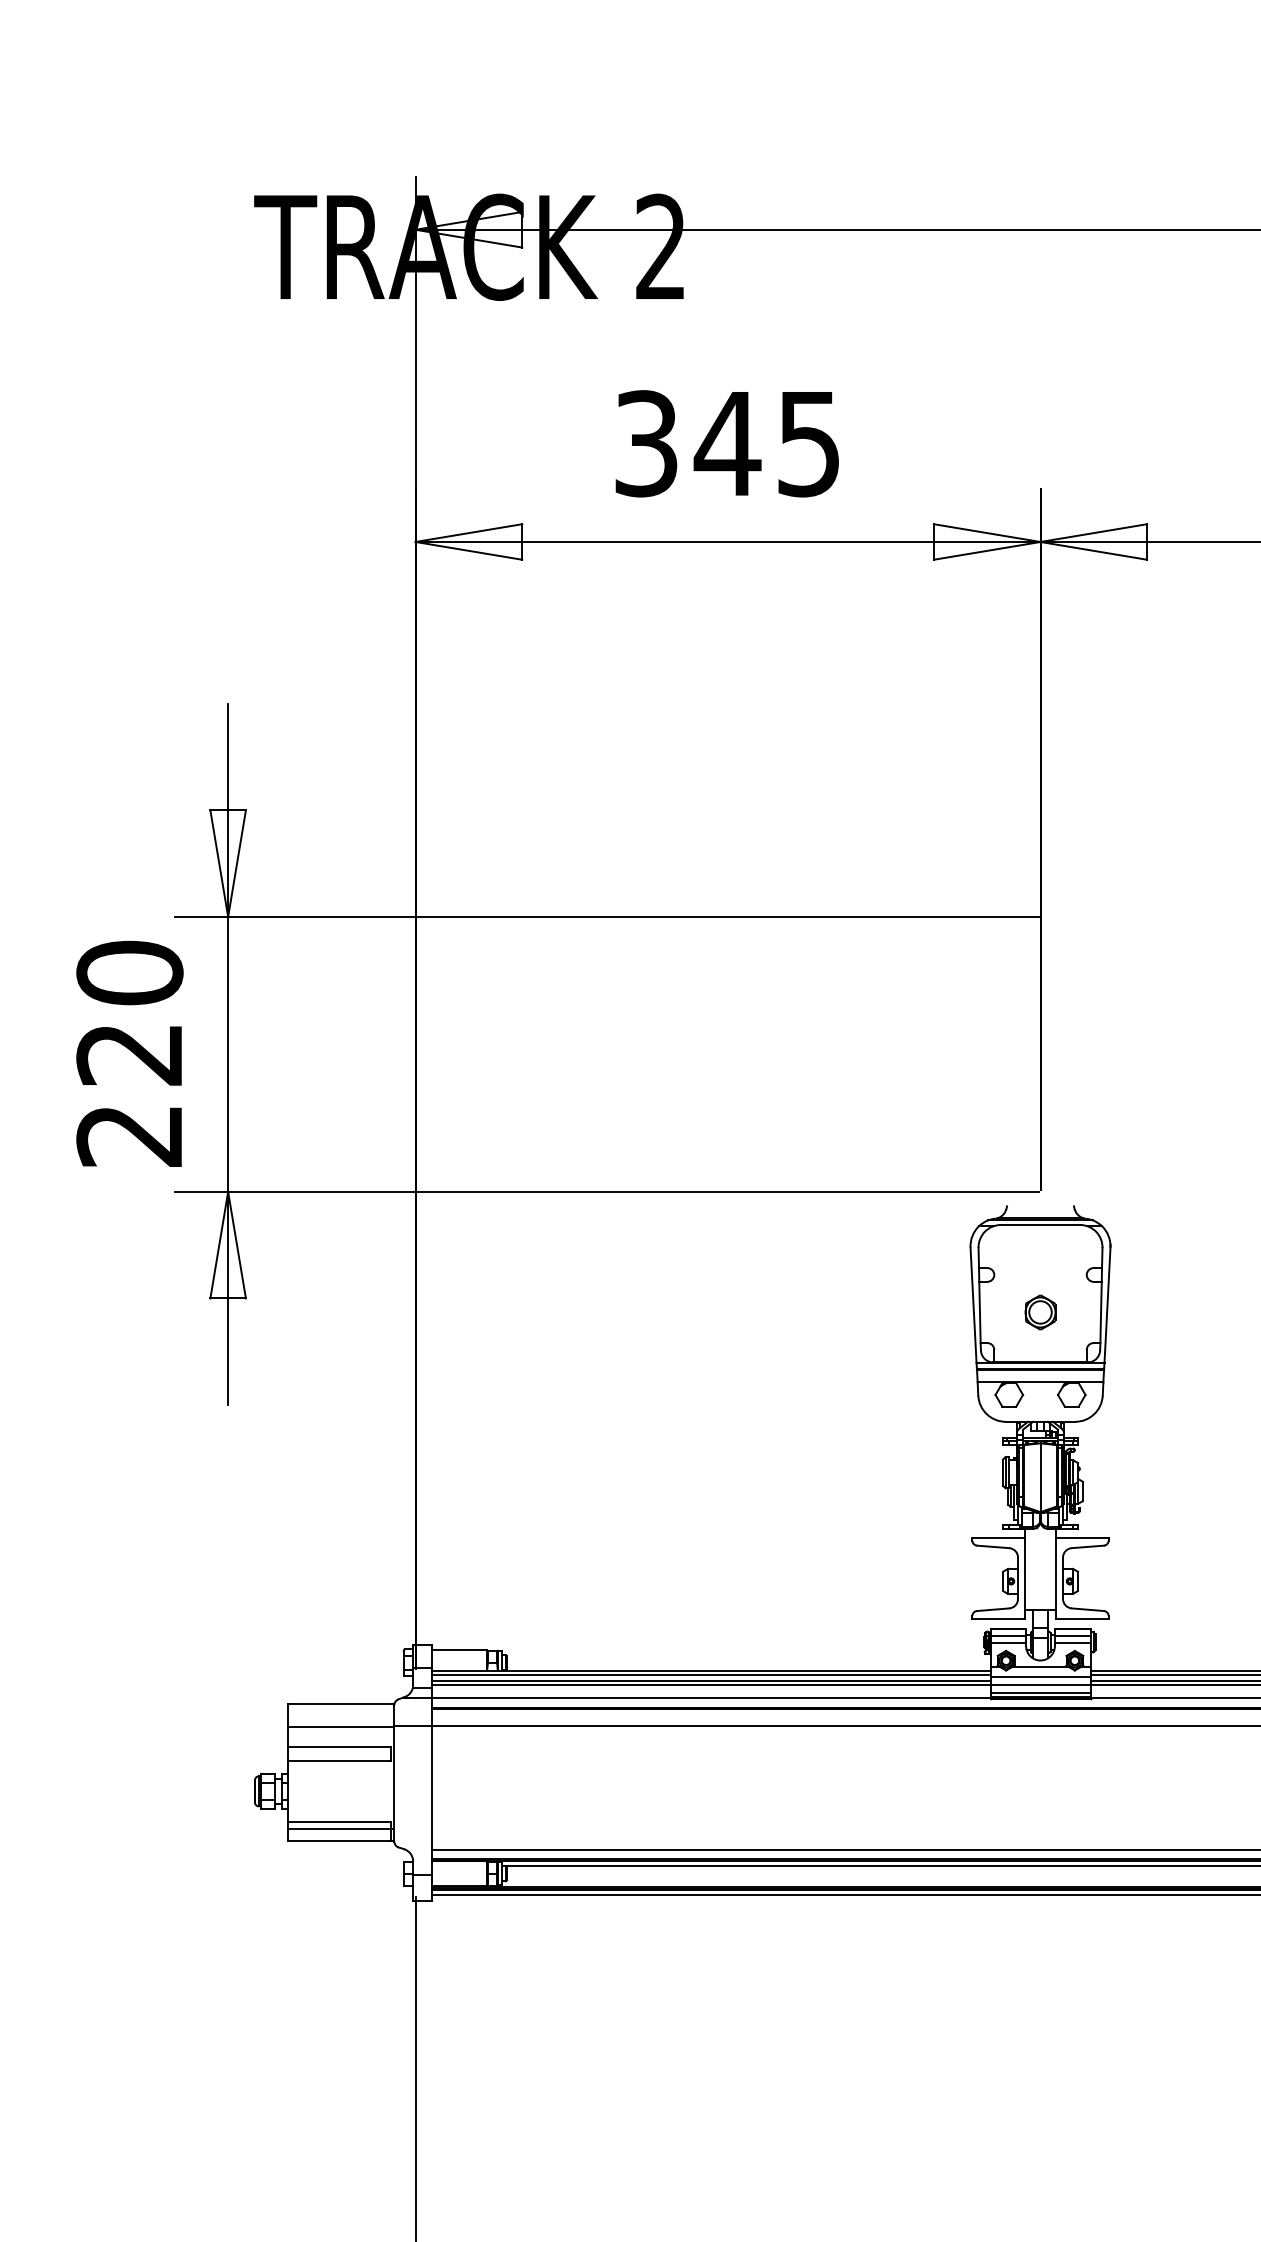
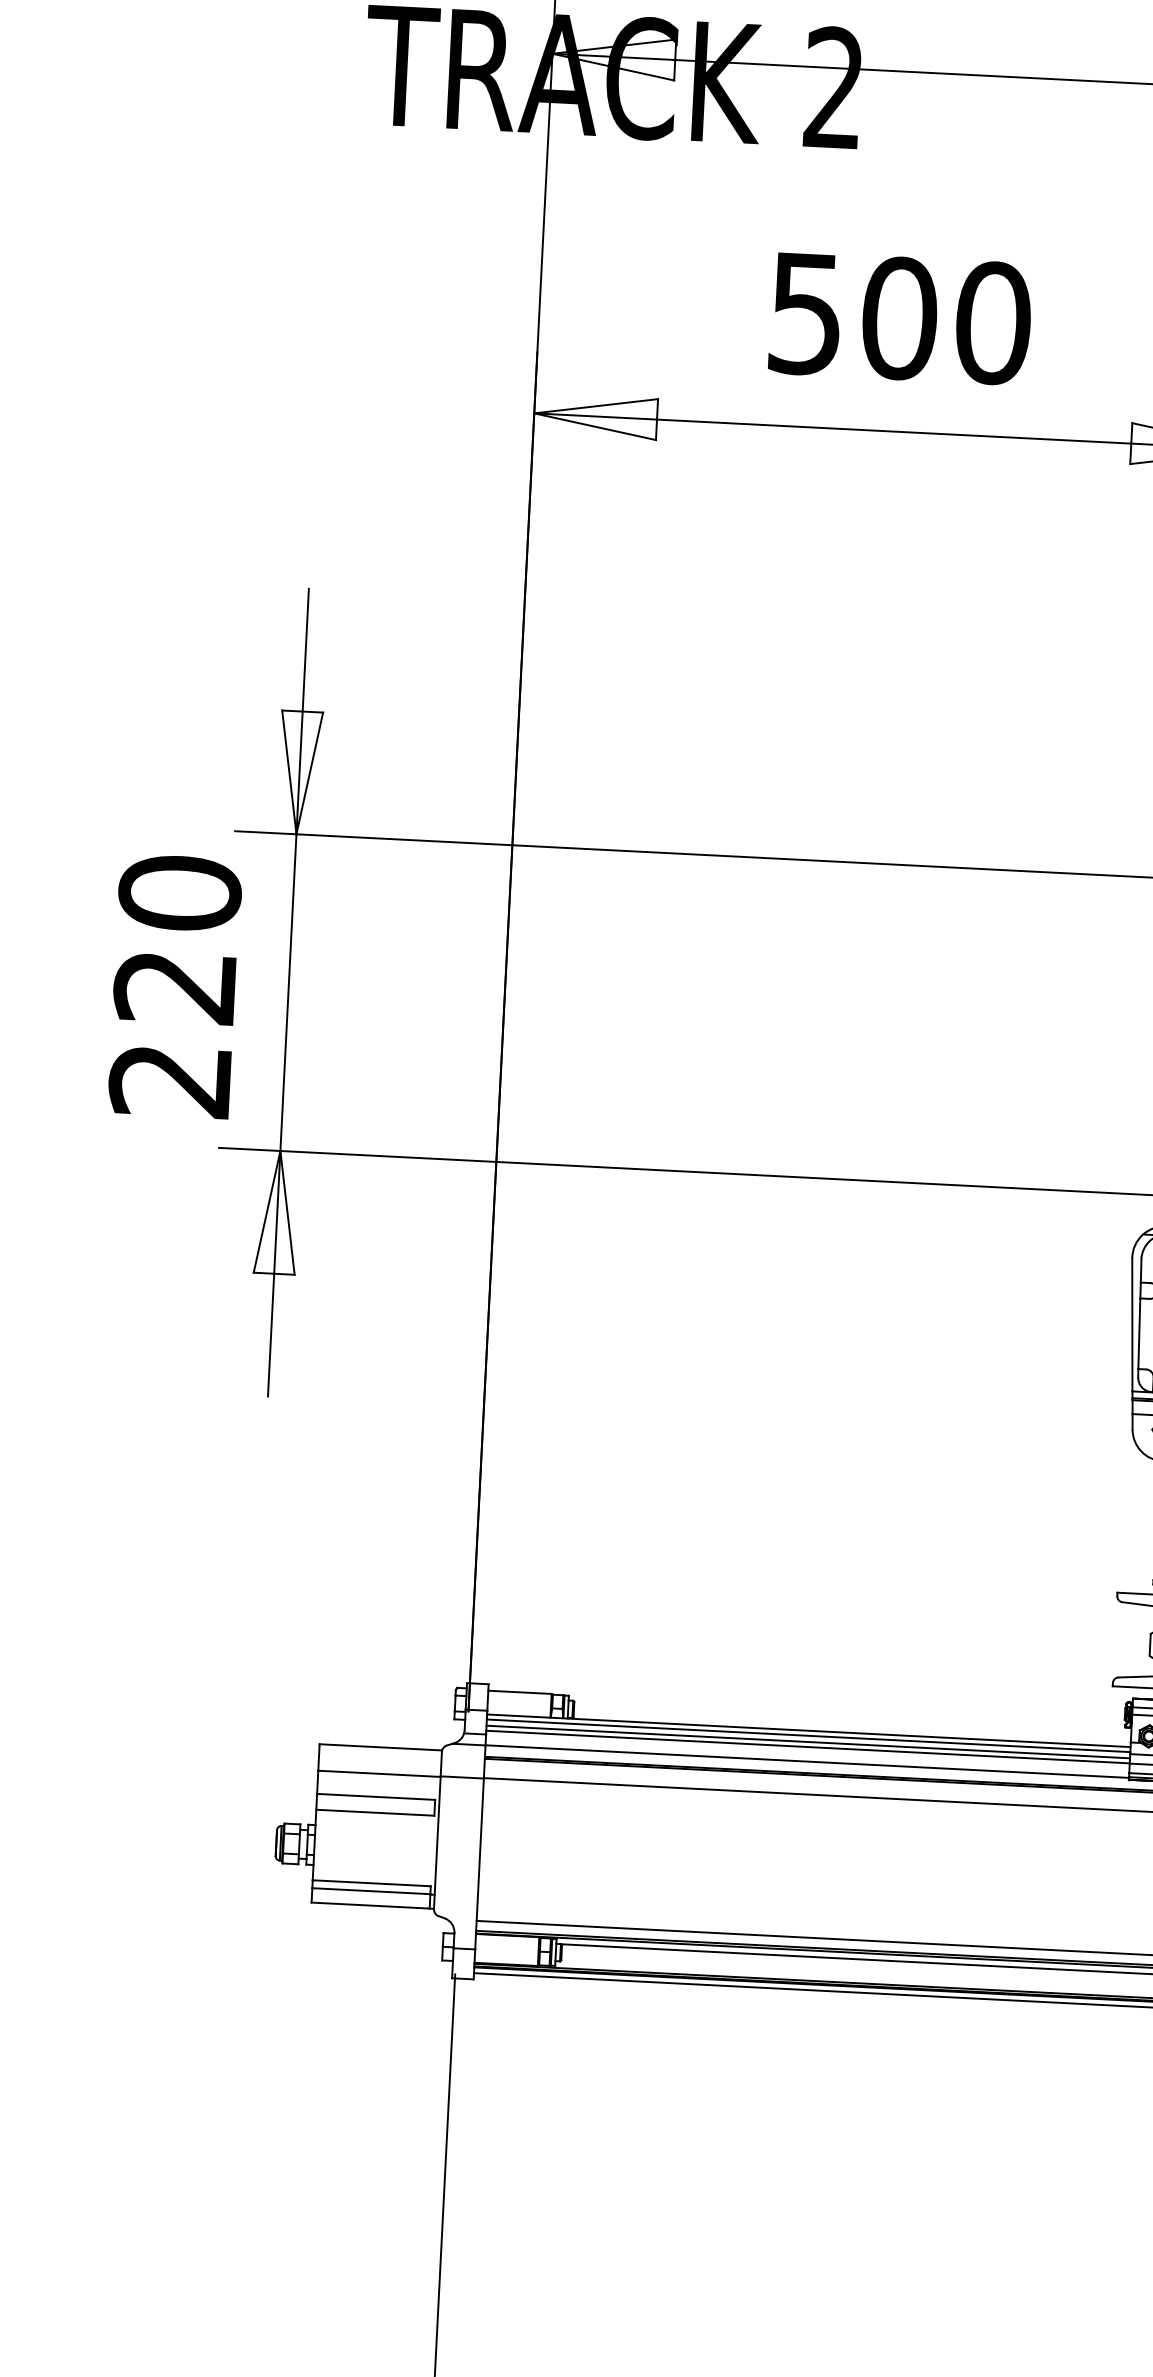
text: (728, 443) -> (900, 318), 345 -> 500

